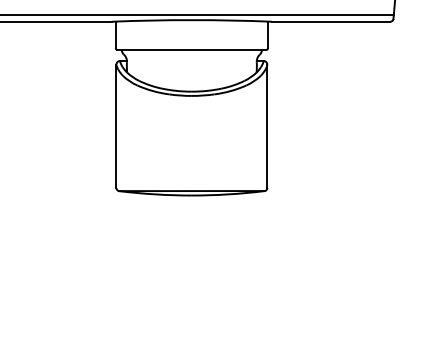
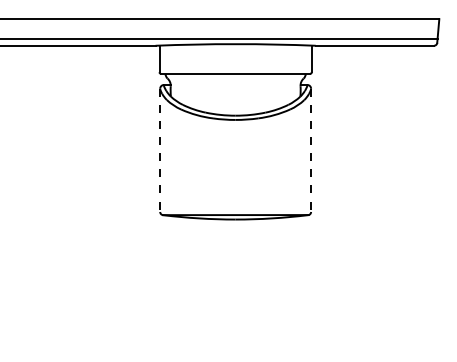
line: (116, 126) -> (160, 150), solid -> dashed
line: (267, 126) -> (311, 150), solid -> dashed

